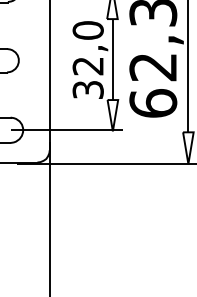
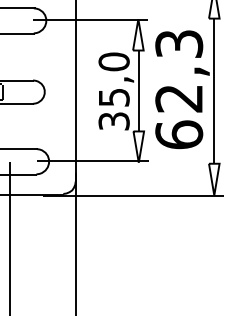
text: (87, 66) -> (113, 97), 32,0 -> 35,0

